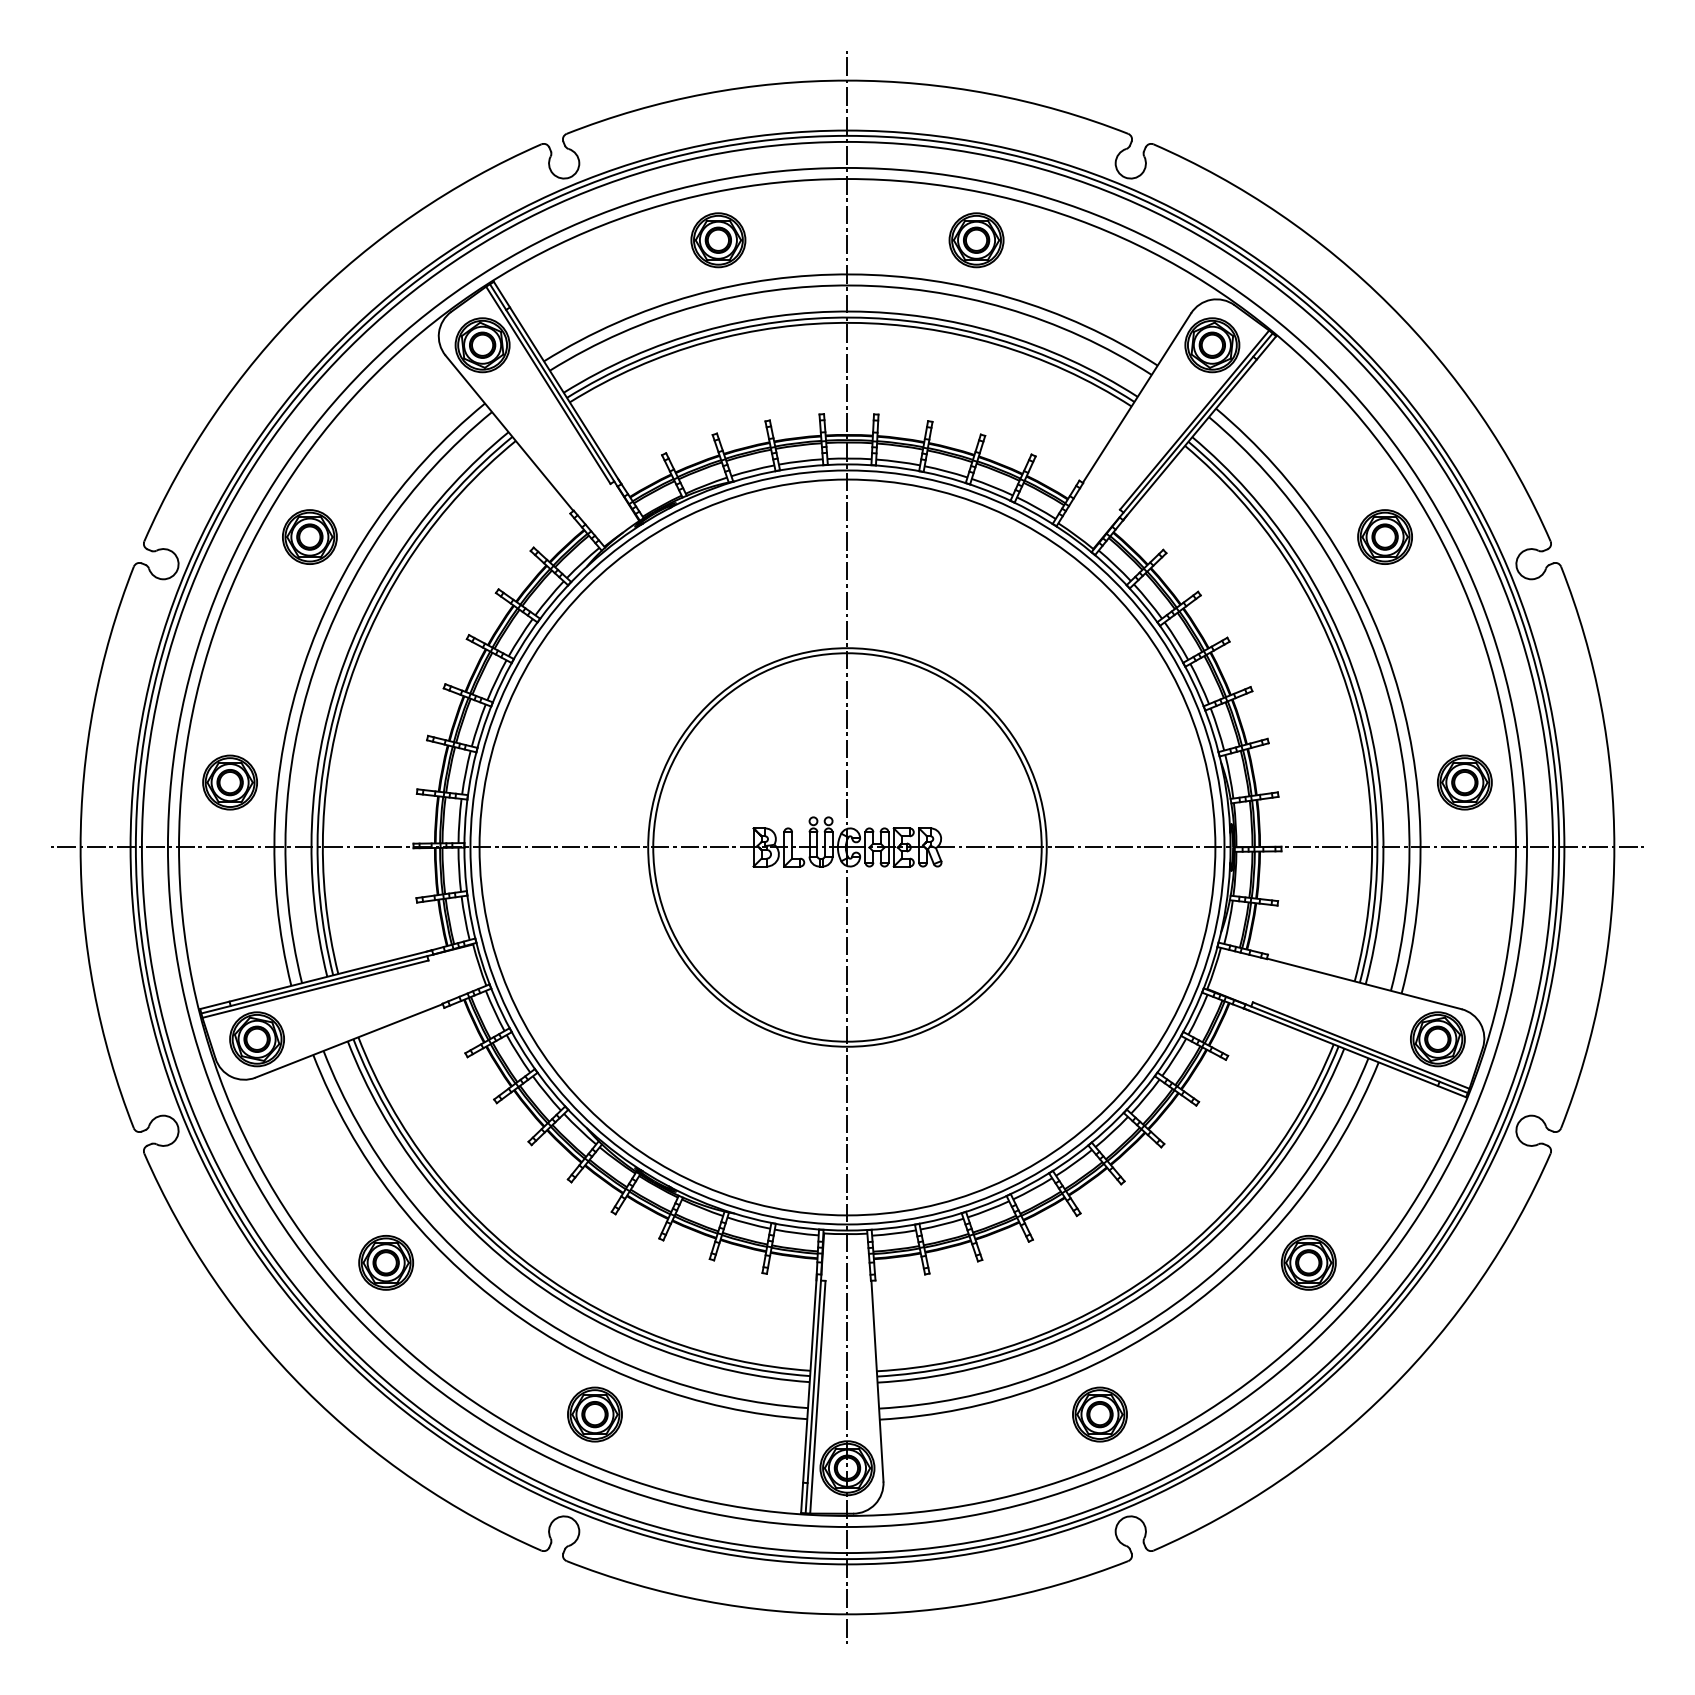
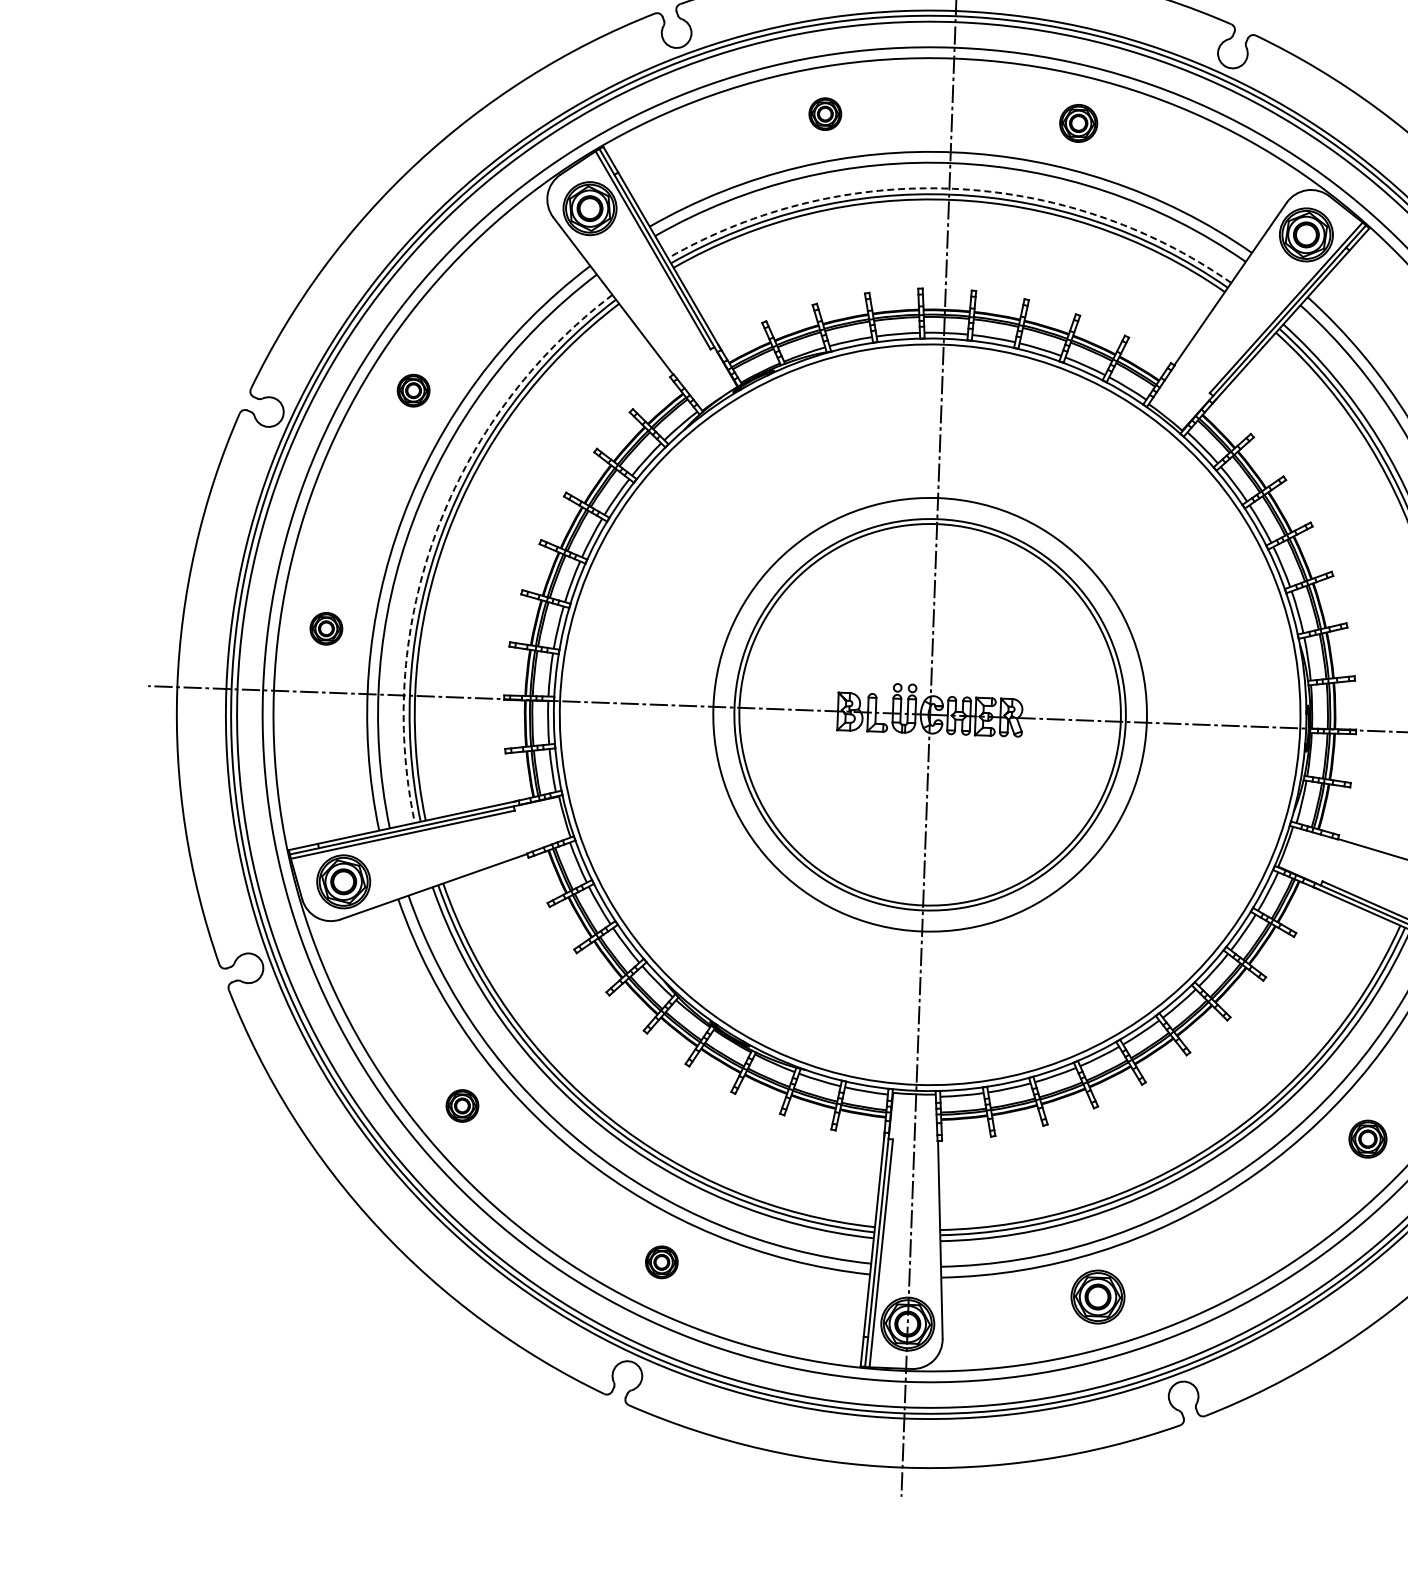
part: (718, 240) -> (825, 114), size x0.6
part: (976, 240) -> (1078, 123), size x0.7
arc: (851, 311) -> (953, 188), solid -> dashed
part: (309, 536) -> (413, 390), size x0.6
arc: (338, 678) -> (436, 530), solid -> dashed
part: (229, 782) -> (325, 628), size x0.6
circle: (847, 847) -> (930, 714), size x0.6
part: (386, 1262) -> (462, 1105), size x0.6
part: (1308, 1262) -> (1367, 1138), size x0.7
part: (594, 1414) -> (661, 1262), size x0.6
part: (1099, 1414) -> (1097, 1296), moved

